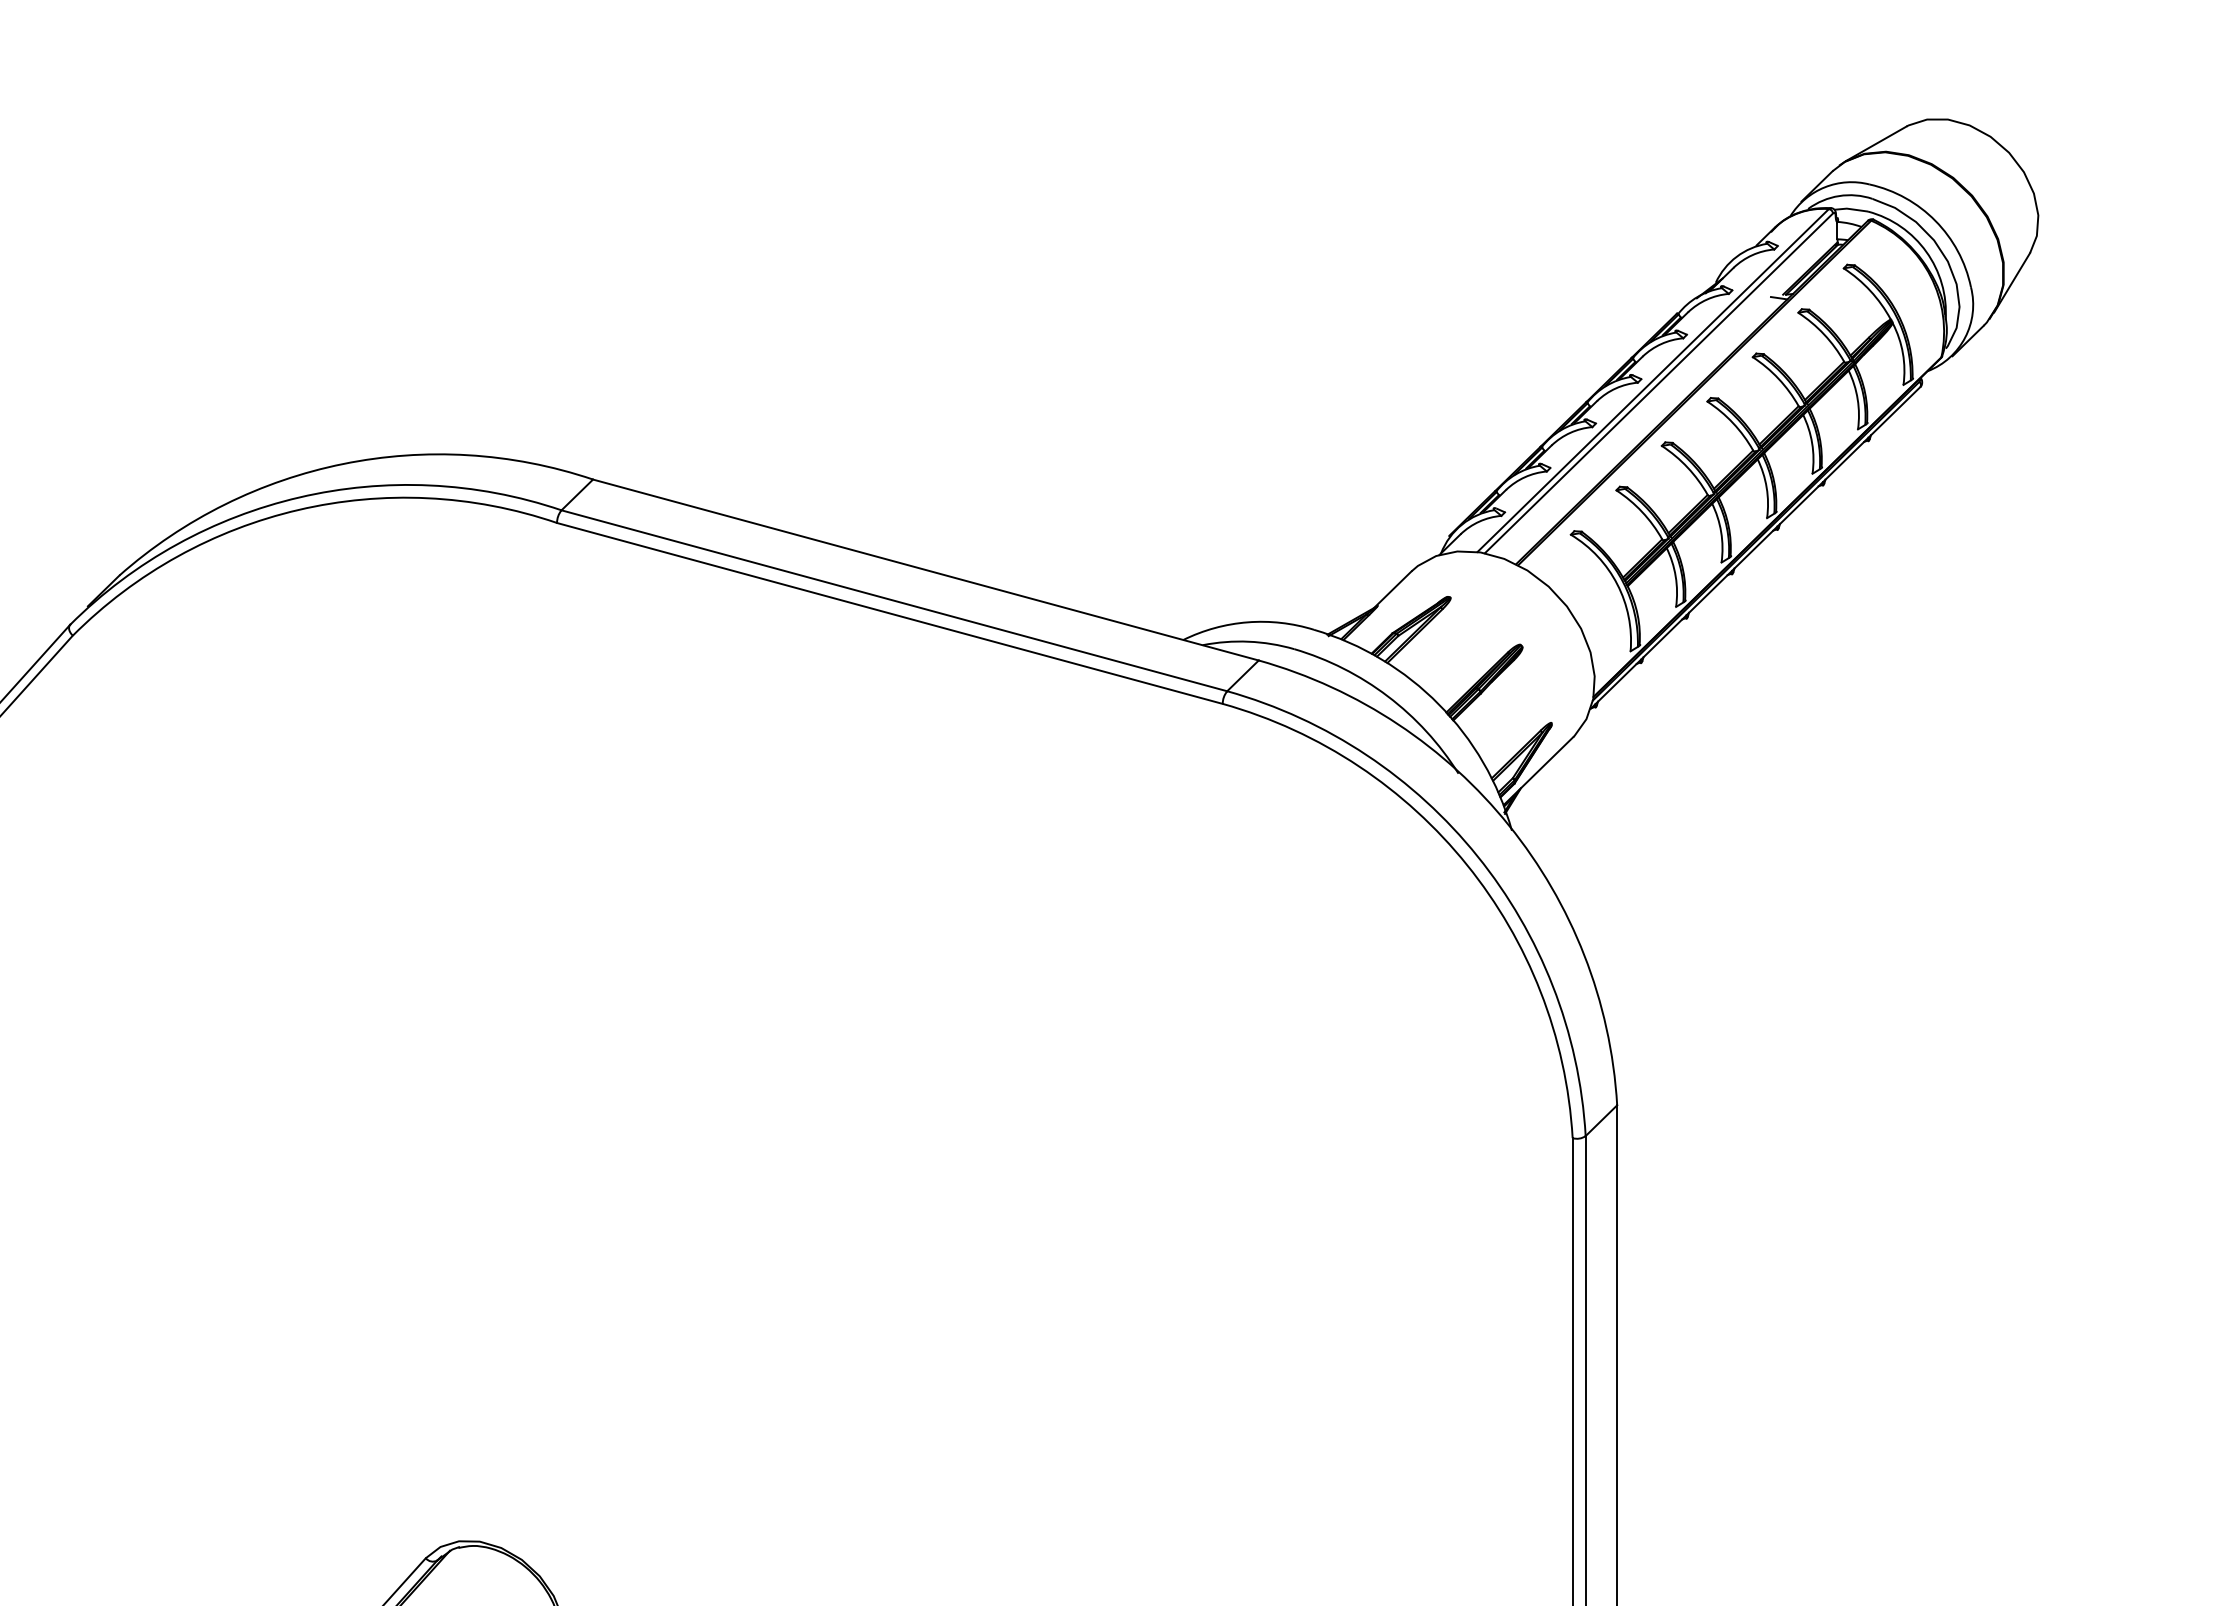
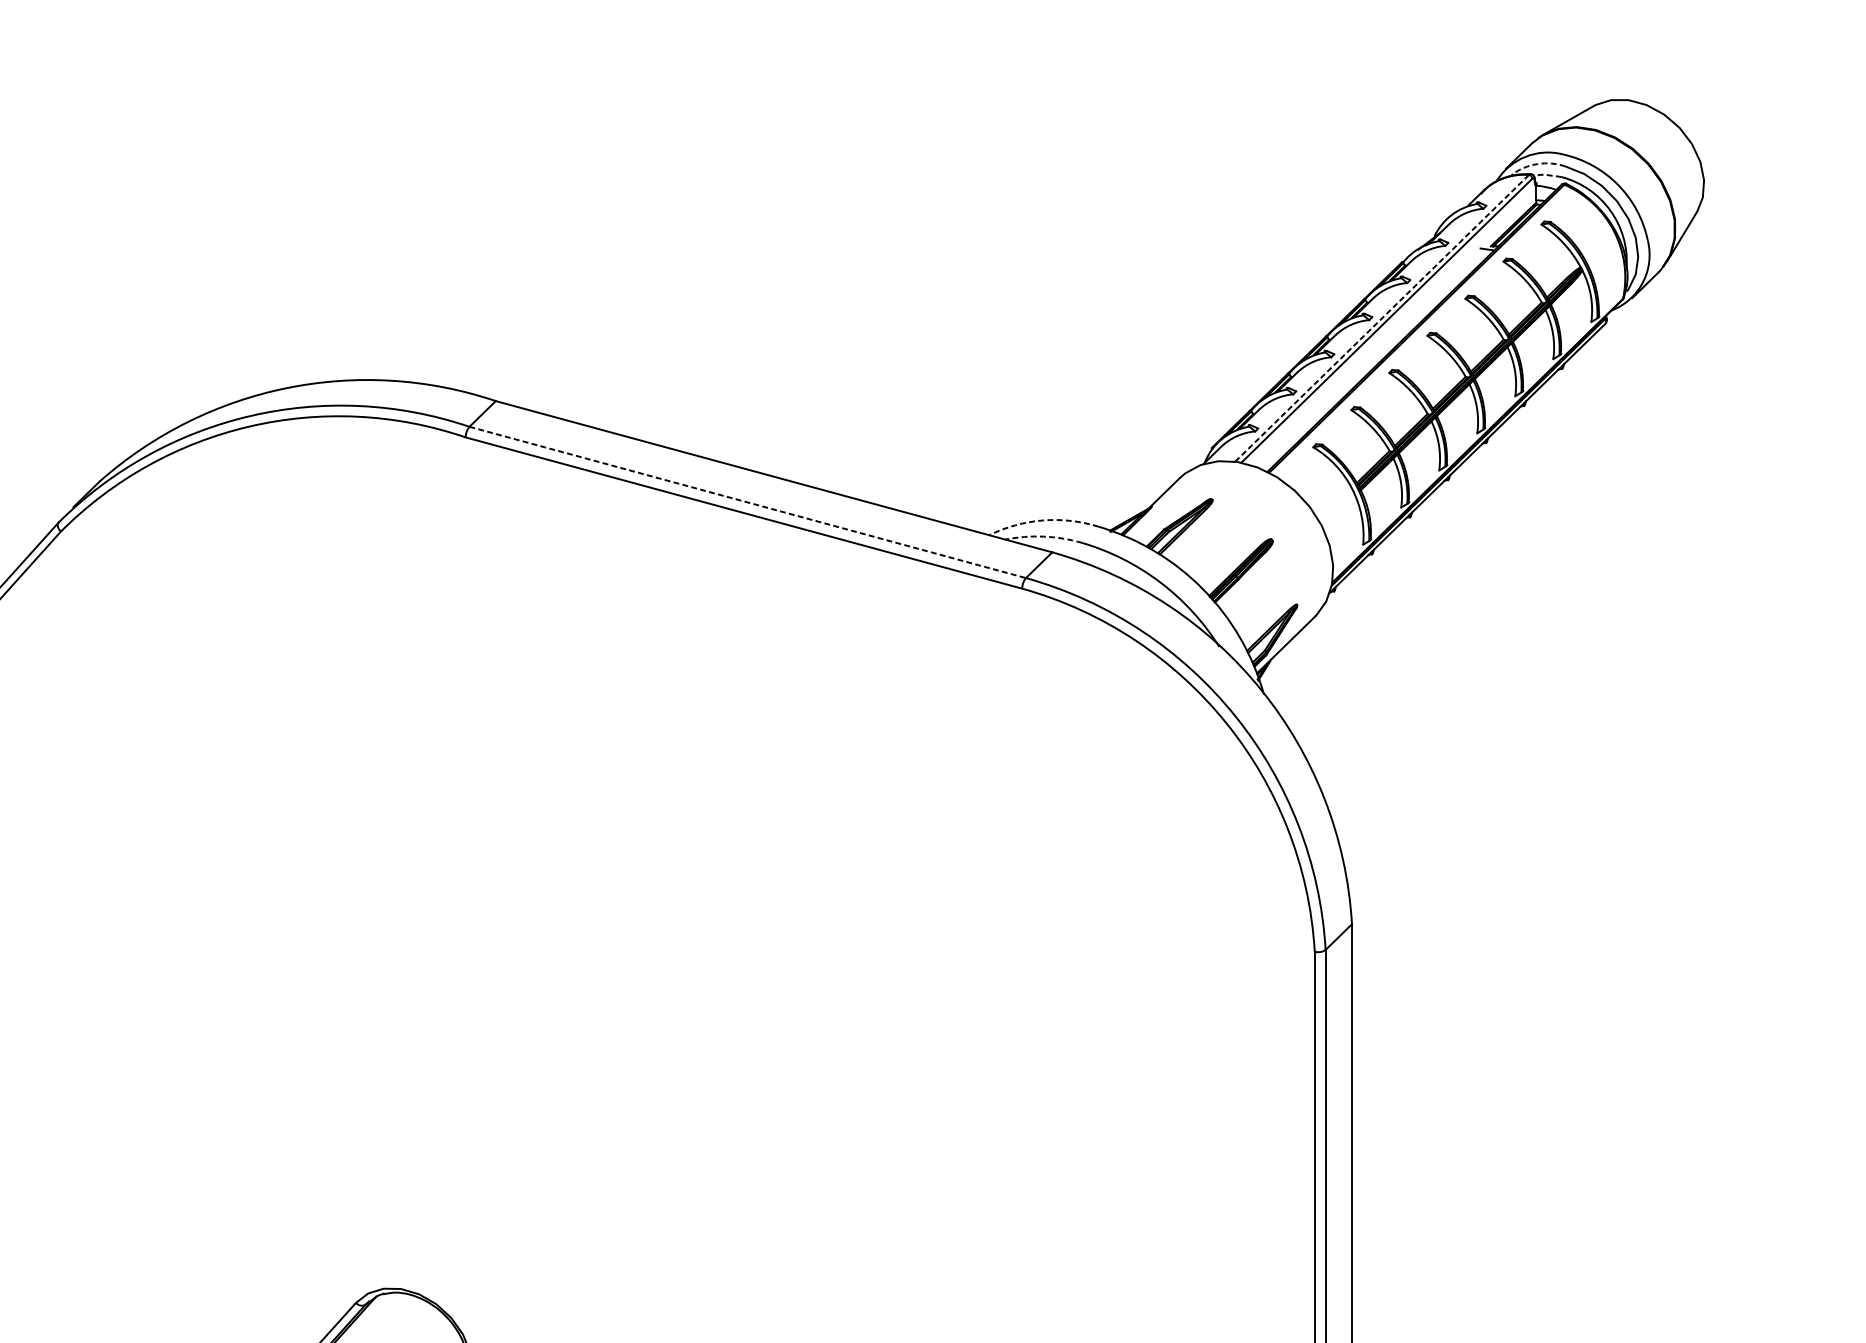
arc: (1839, 196) -> (1537, 164), solid -> dashed
line: (1850, 209) -> (1547, 175), solid -> dashed
line: (1653, 380) -> (1382, 318), solid -> dashed
line: (894, 600) -> (747, 502), solid -> dashed
arc: (1247, 622) -> (1042, 520), solid -> dashed
arc: (1248, 641) -> (1043, 536), solid -> dashed

